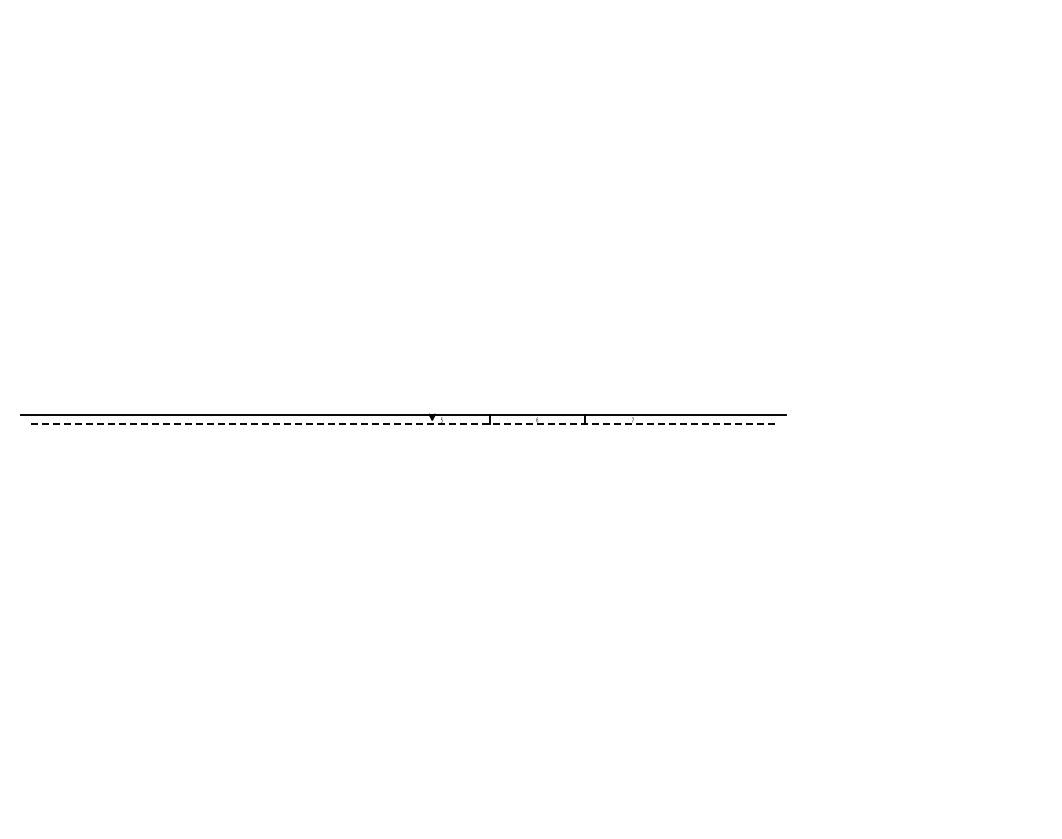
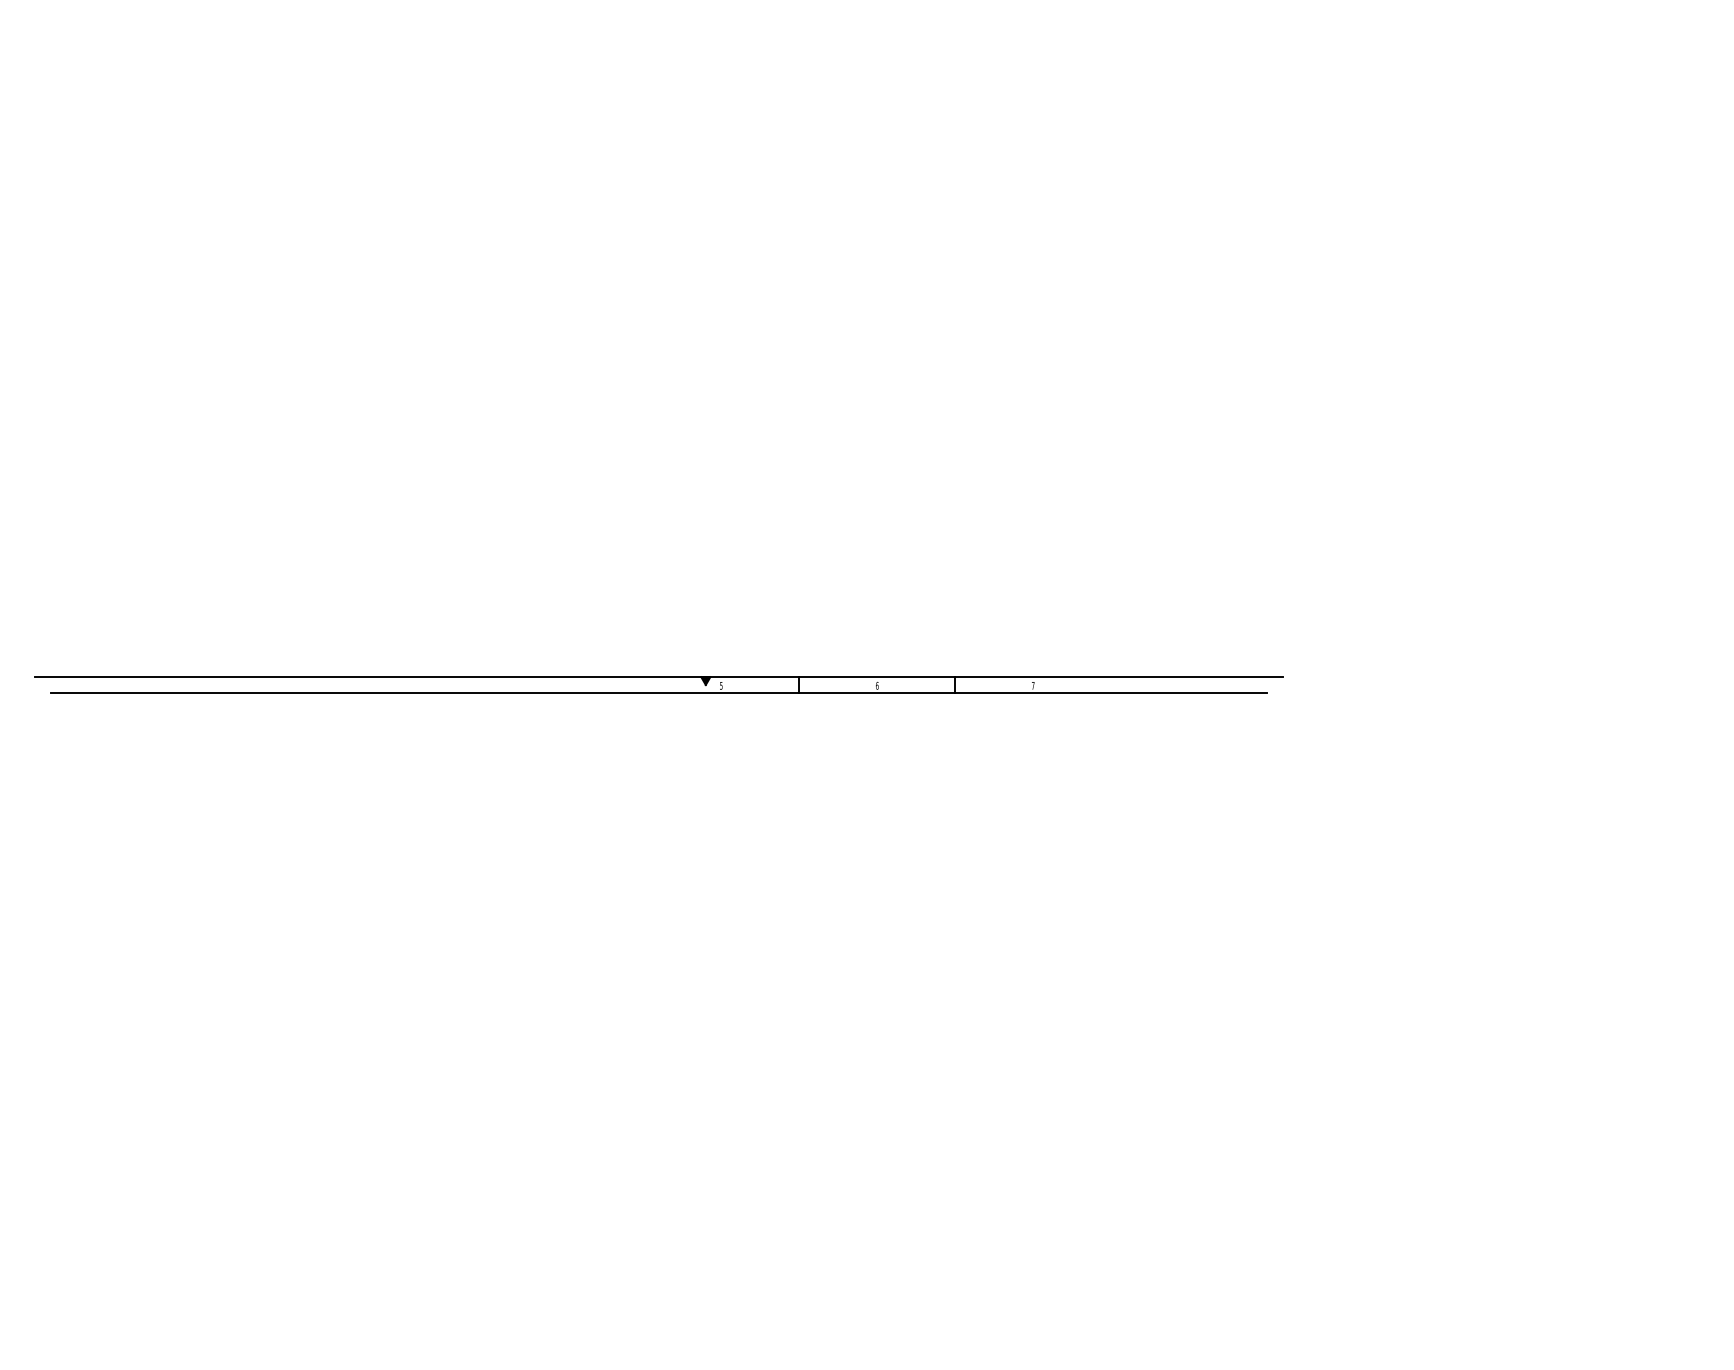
line: (403, 424) -> (658, 693), dashed -> solid

